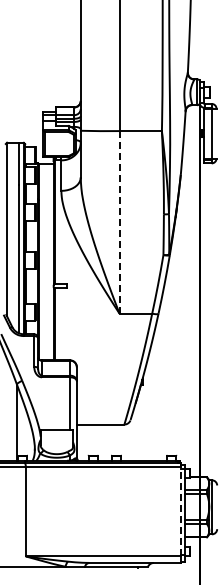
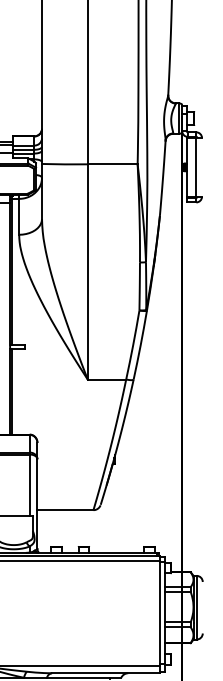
line: (119, 222) -> (87, 272), dashed -> solid
line: (180, 511) -> (159, 612), dashed -> solid

